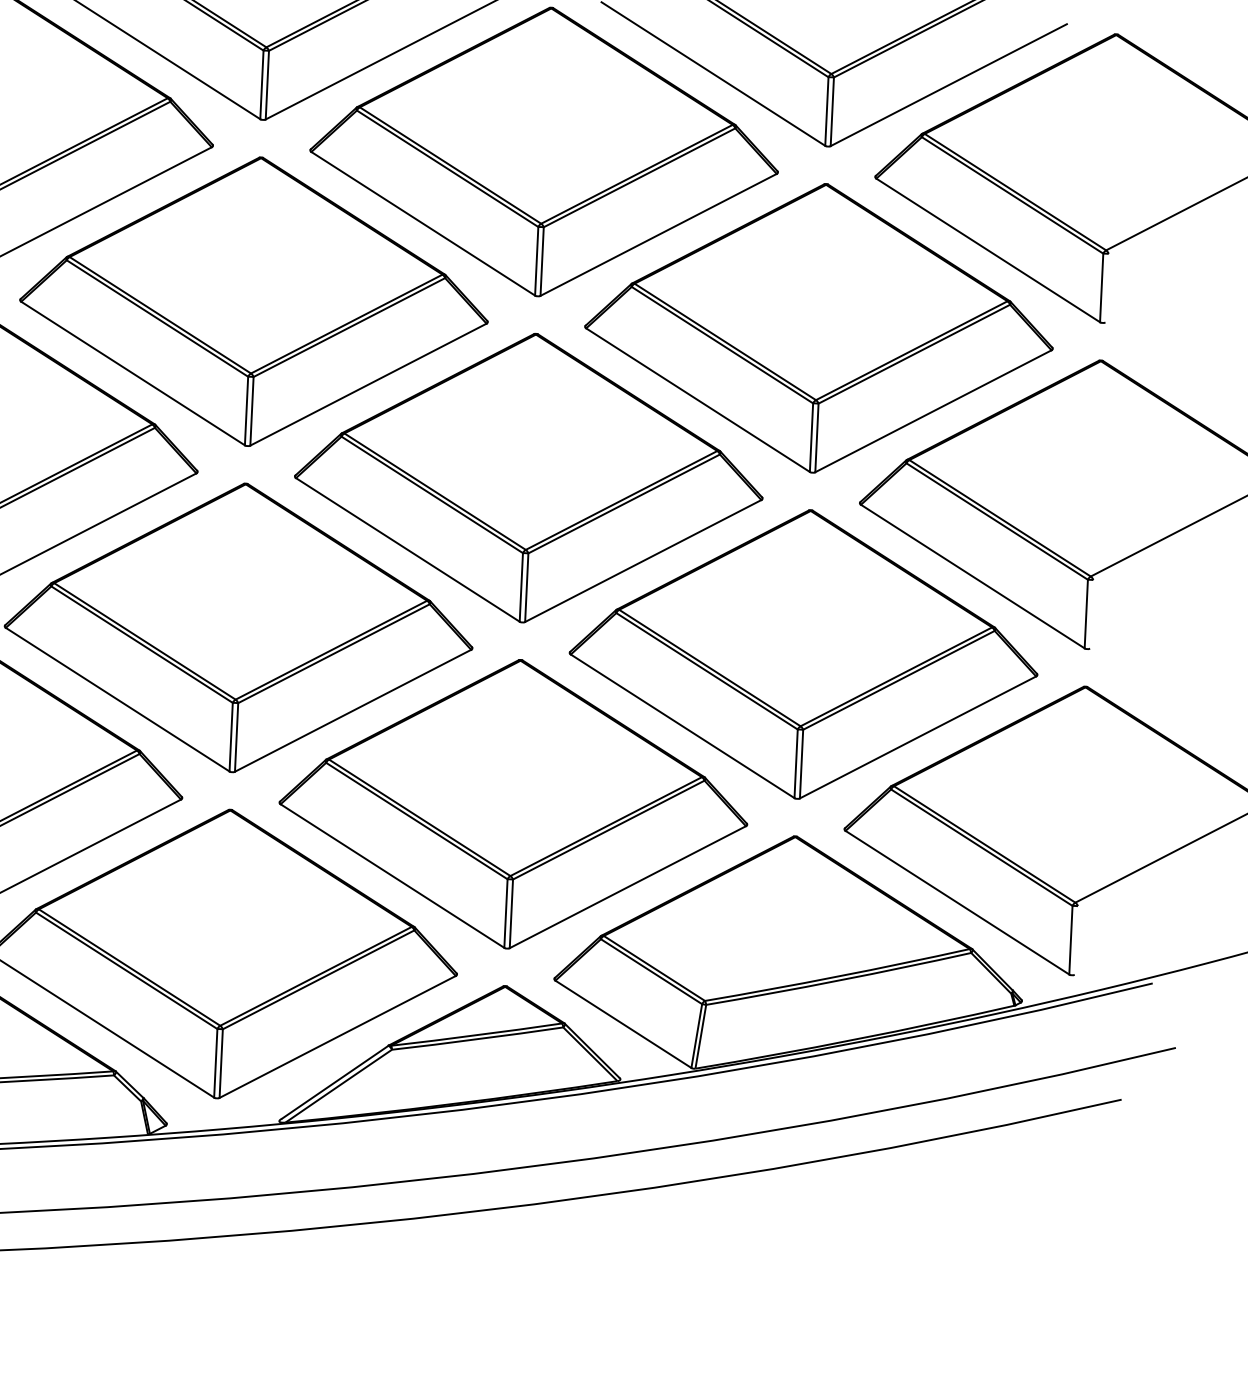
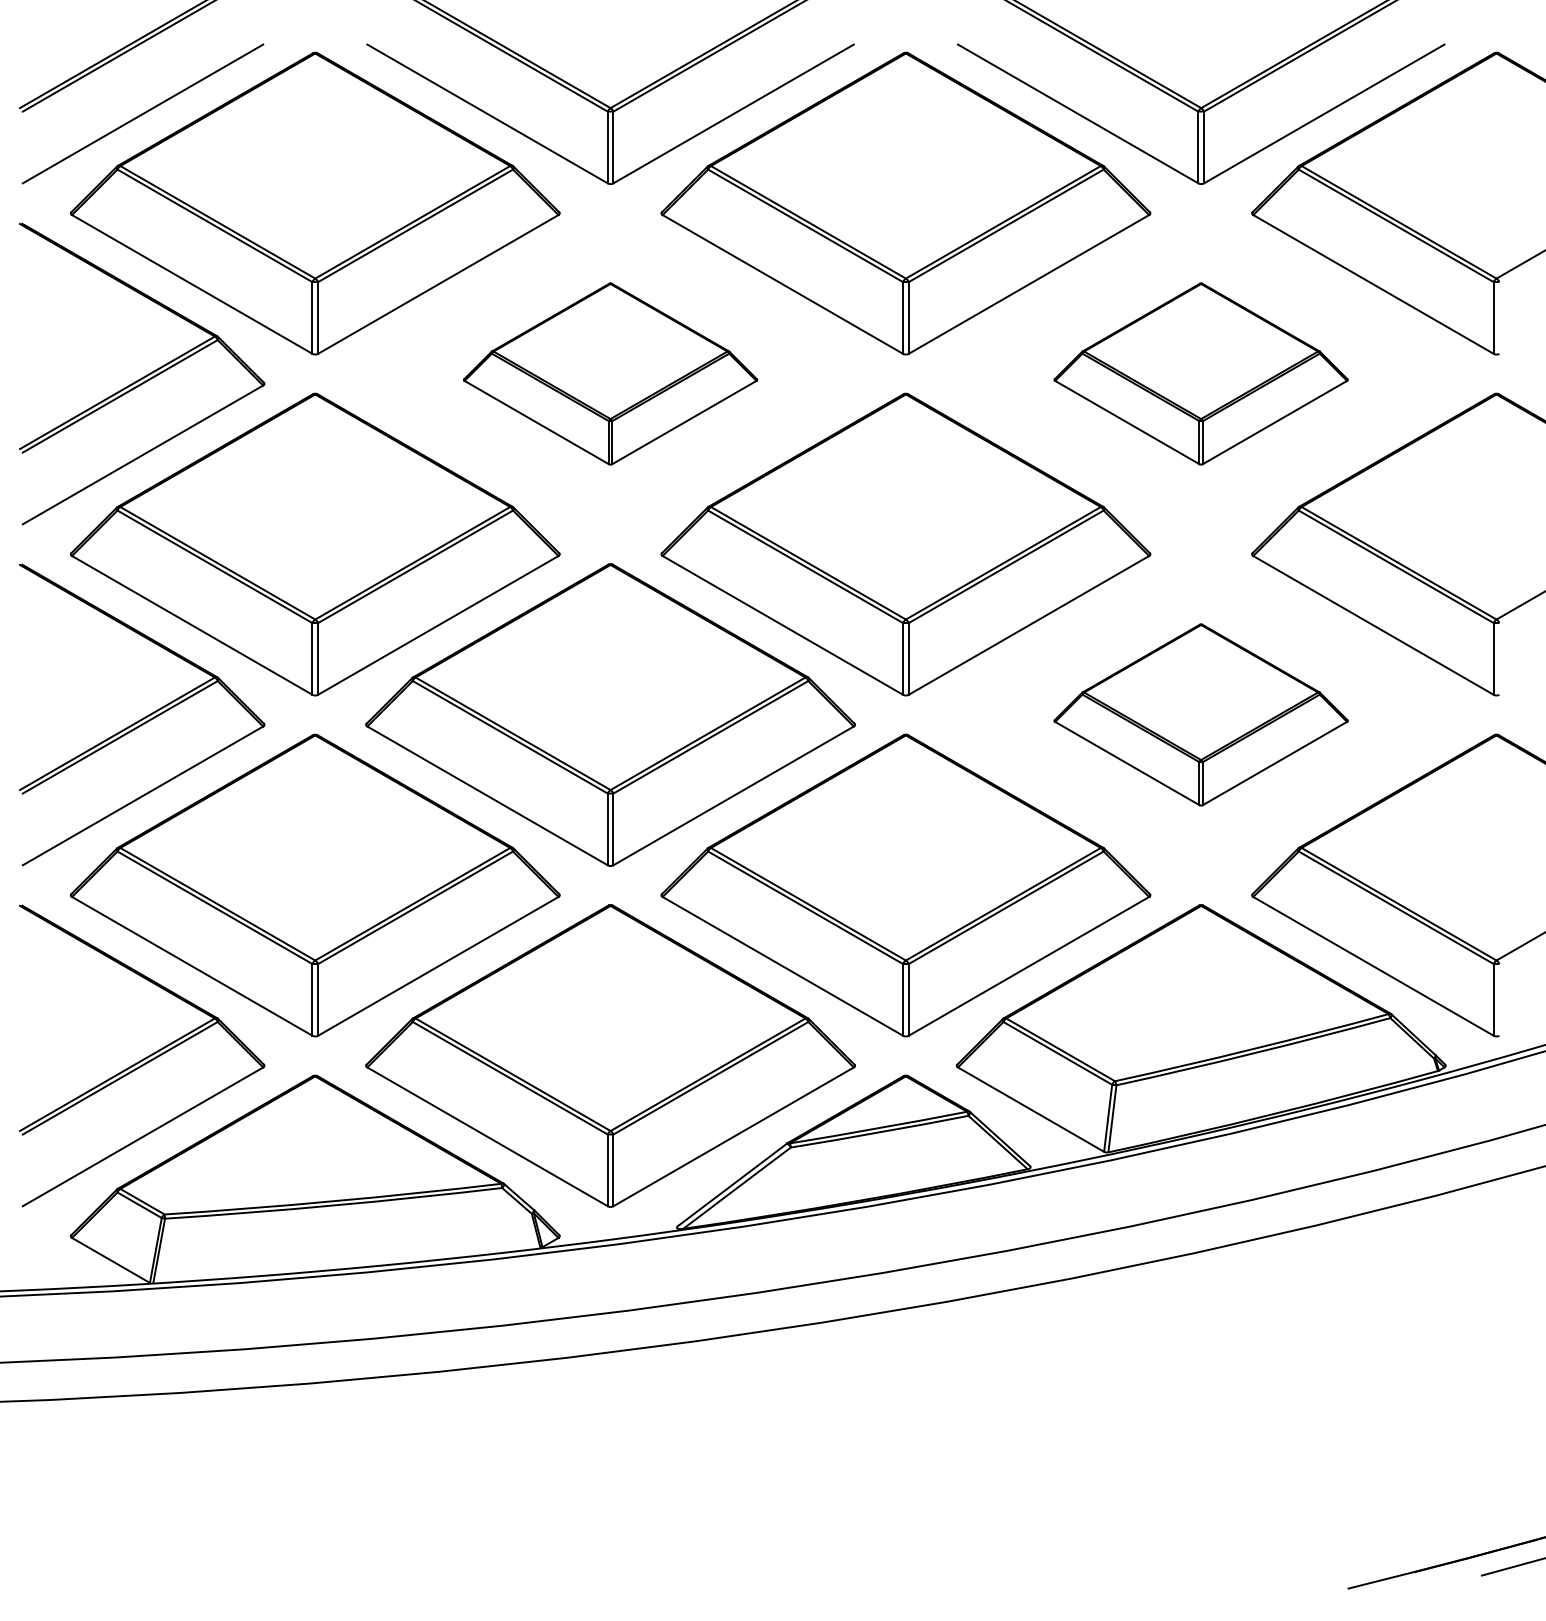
part: (254, 301) -> (610, 373), size x0.6
part: (818, 327) -> (1200, 373), size x0.6
part: (803, 653) -> (1200, 714), size x0.6

